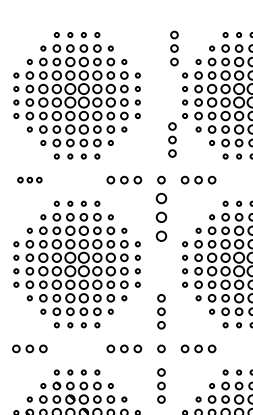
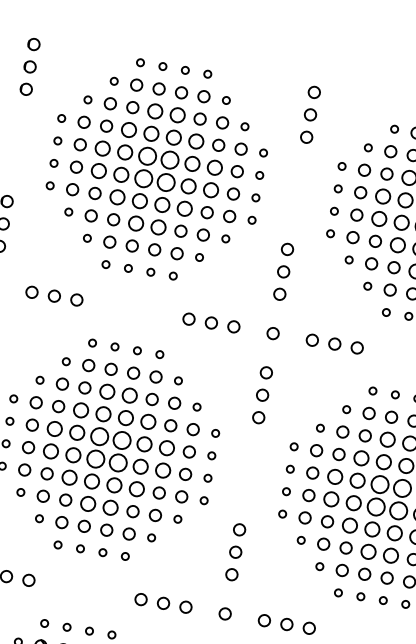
part: (174, 48) -> (310, 114), moved
part: (172, 139) -> (283, 271), moved
part: (29, 179) -> (54, 294), size x1.43
part: (161, 216) -> (262, 393), size x0.71

